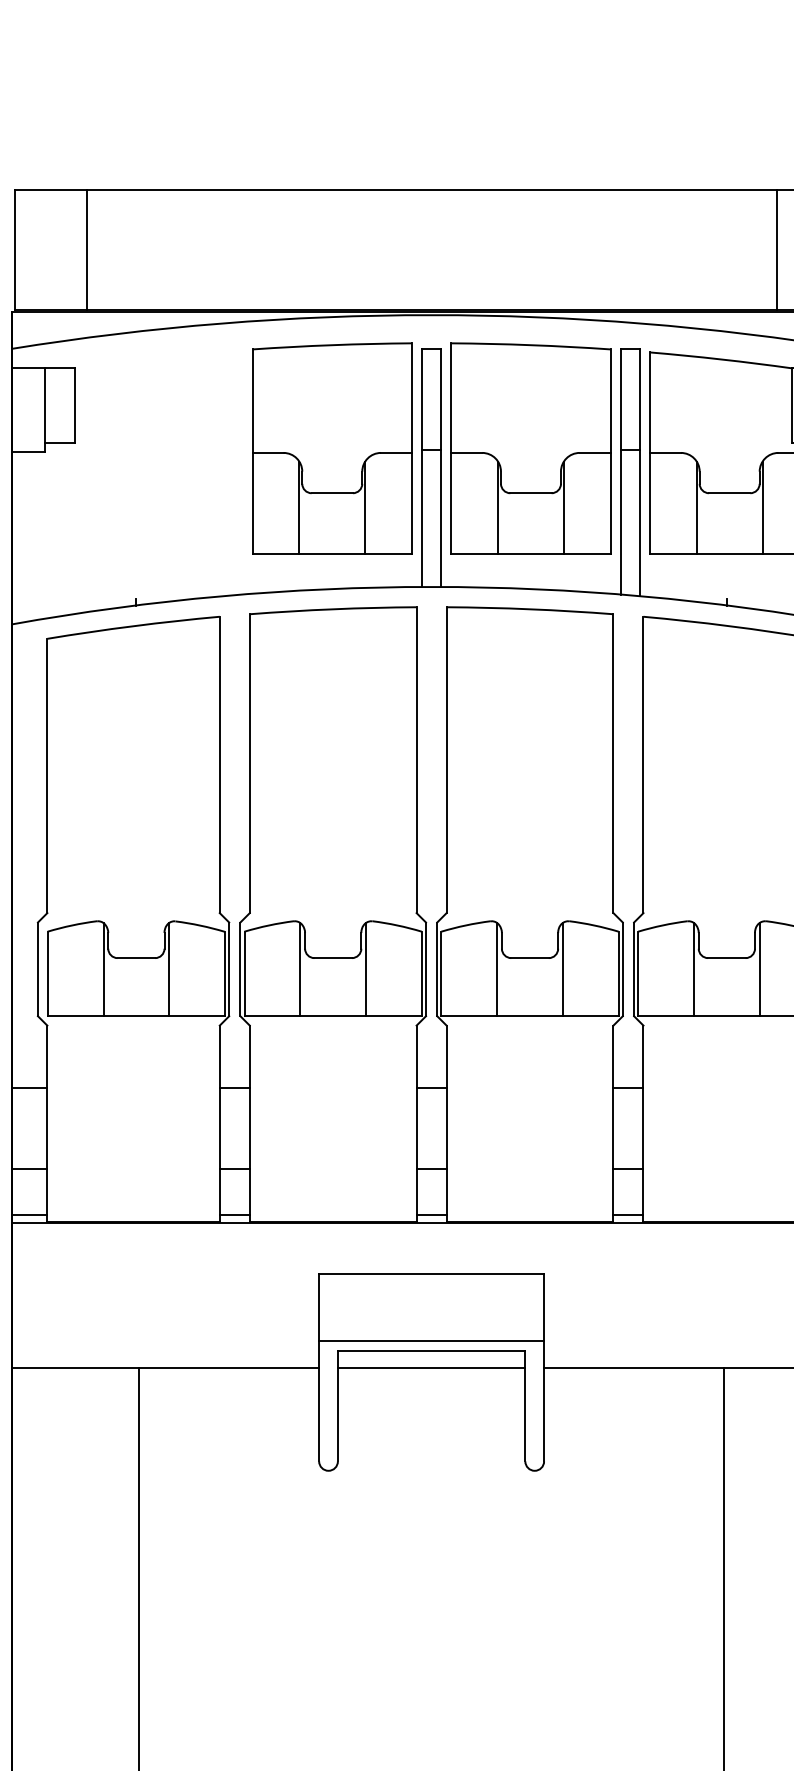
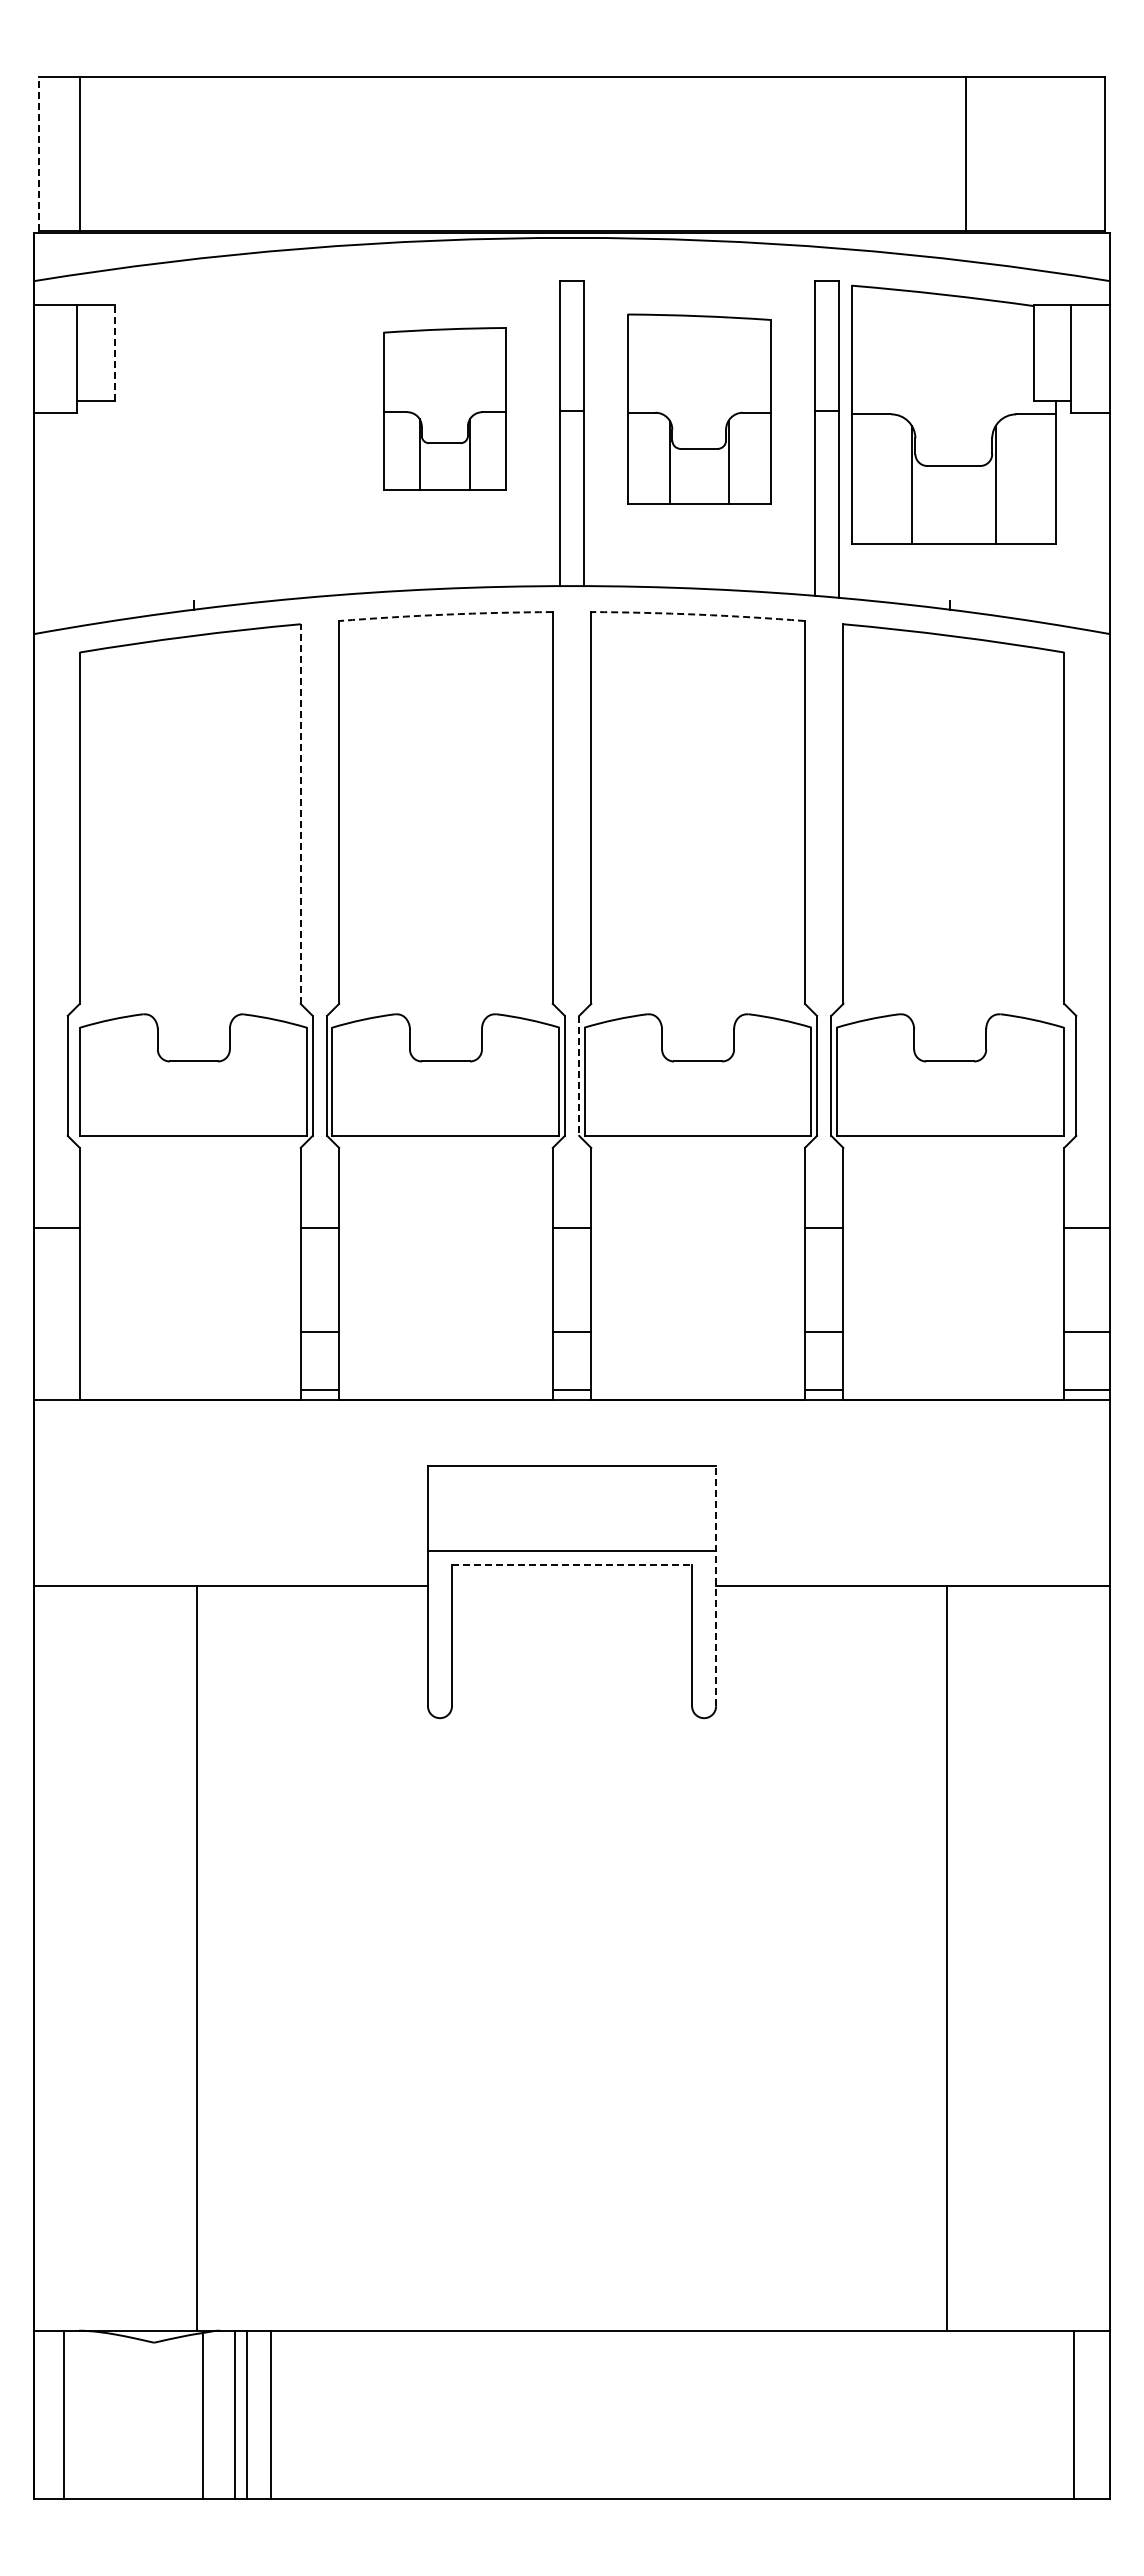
line: (86, 249) -> (80, 153), moved
line: (776, 249) -> (965, 153), moved
line: (15, 250) -> (38, 154), solid -> dashed
line: (74, 404) -> (114, 352), solid -> dashed
part: (332, 448) -> (444, 408), size x0.6
part: (530, 448) -> (698, 408), size x0.7
arc: (332, 609) -> (445, 614), solid -> dashed
arc: (530, 609) -> (698, 614), solid -> dashed
line: (219, 765) -> (300, 814), solid -> dashed
line: (103, 969) -> (151, 1075), removed
line: (168, 969) -> (235, 1075), removed
line: (300, 969) -> (403, 1075), removed
line: (366, 969) -> (488, 1075), removed
line: (437, 969) -> (579, 1076), solid -> dashed
line: (497, 969) -> (656, 1075), removed
line: (563, 969) -> (740, 1075), removed
line: (694, 969) -> (908, 1075), removed
line: (759, 969) -> (992, 1075), removed
line: (29, 1168) -> (56, 1331), removed
line: (29, 1214) -> (56, 1390), removed
line: (431, 1350) -> (572, 1564), solid -> dashed
line: (431, 1367) -> (571, 1586), removed
line: (544, 1367) -> (716, 1586), solid -> dashed

